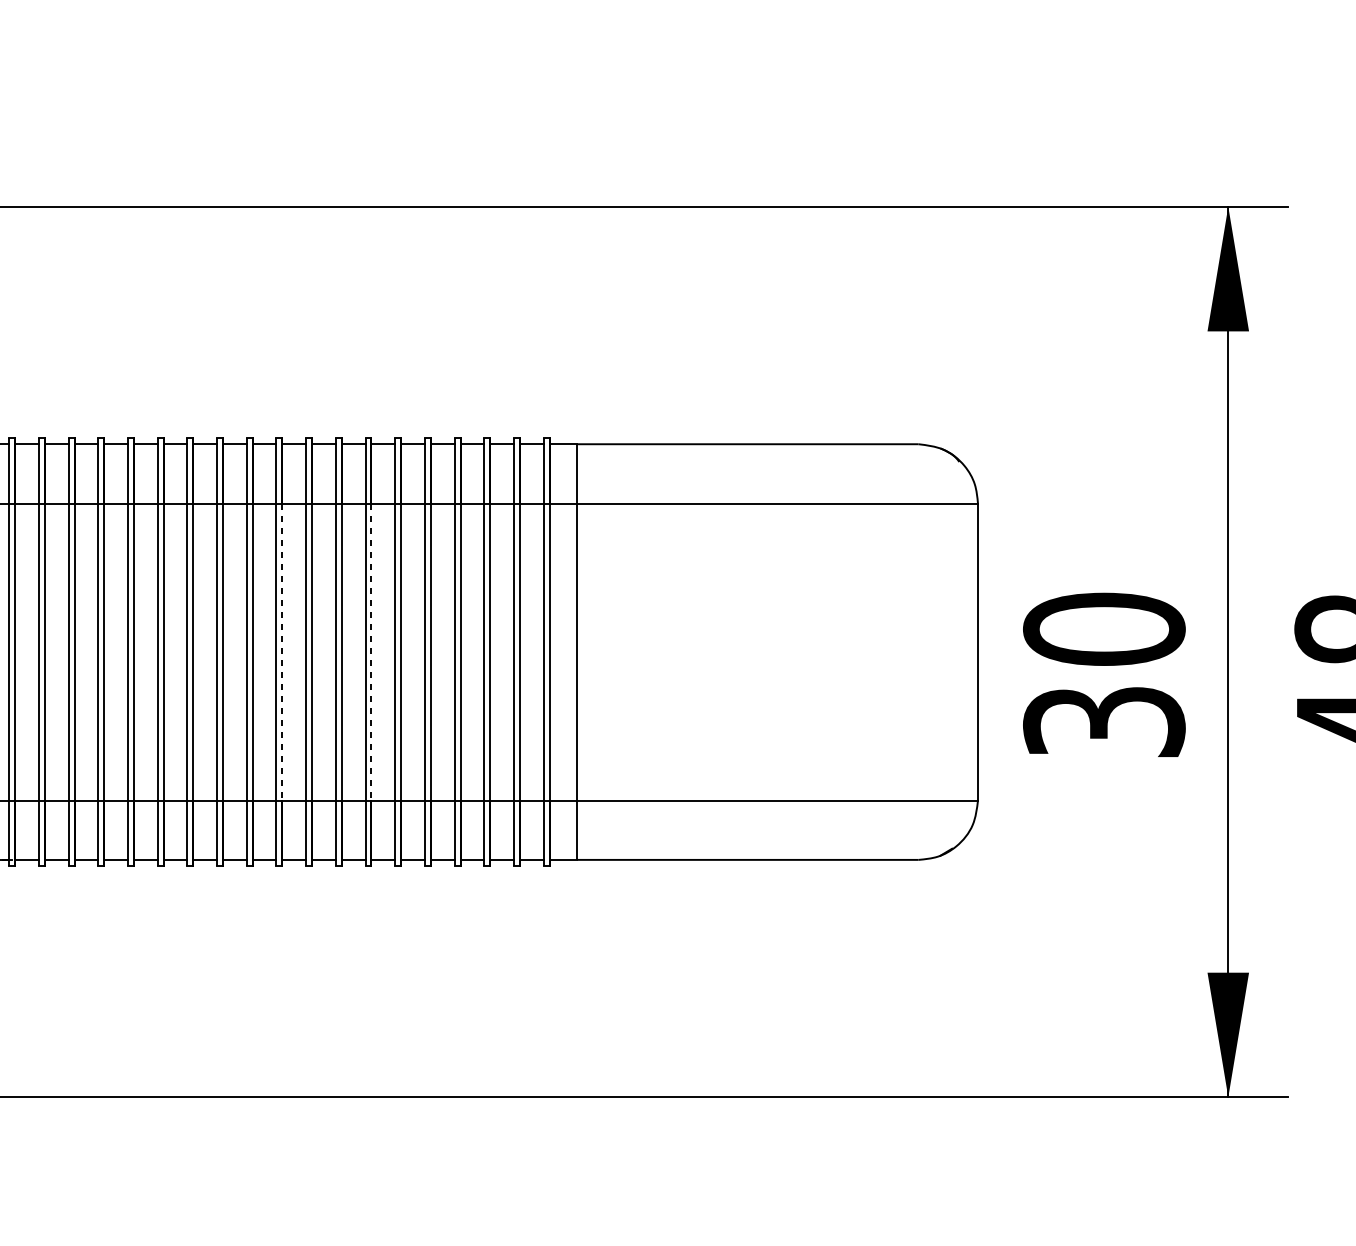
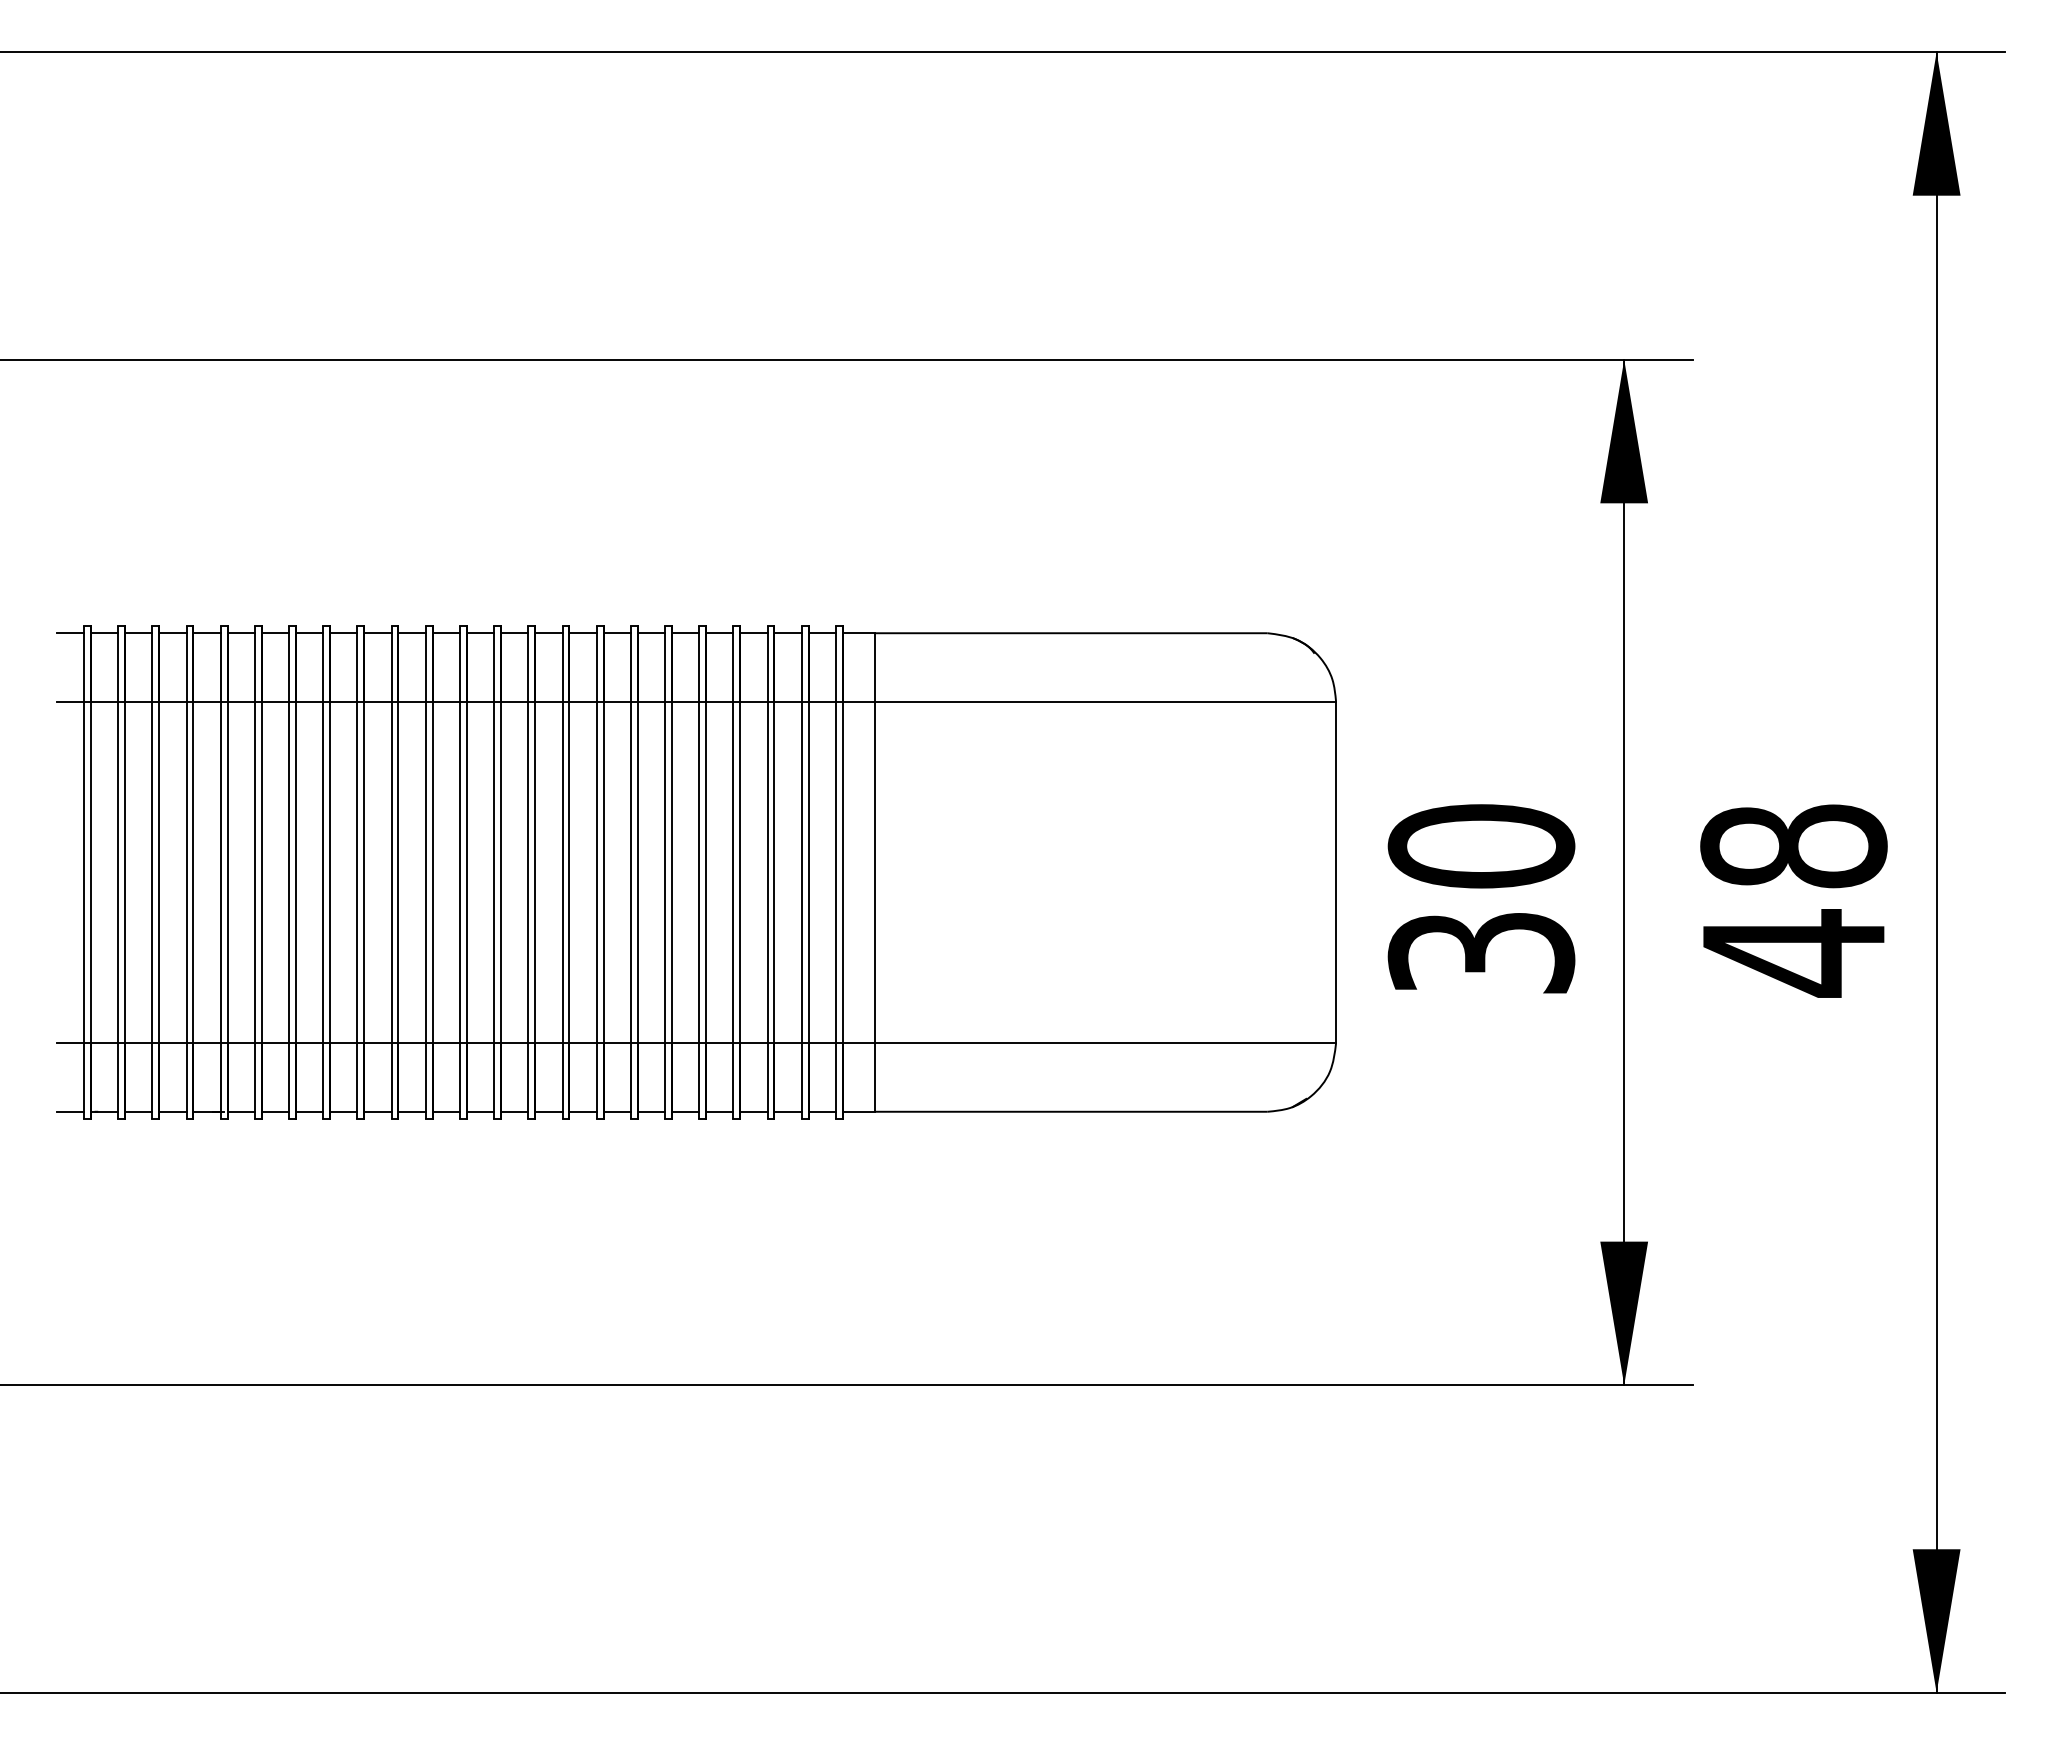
line: (282, 652) -> (535, 872), dashed -> solid
line: (371, 652) -> (637, 872), dashed -> solid

